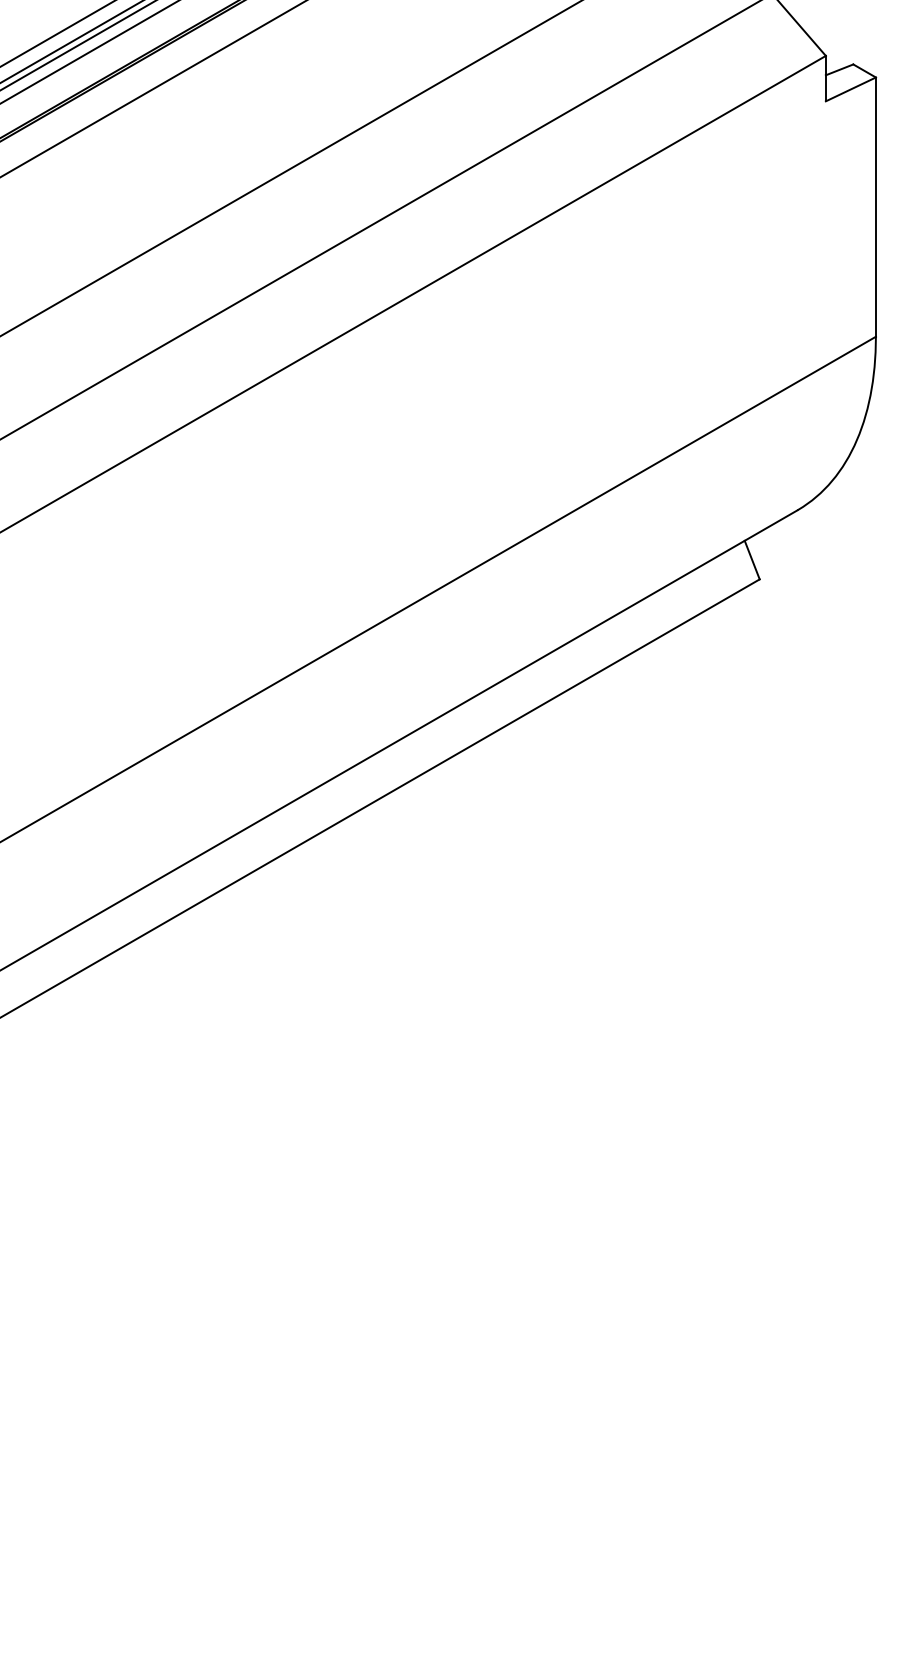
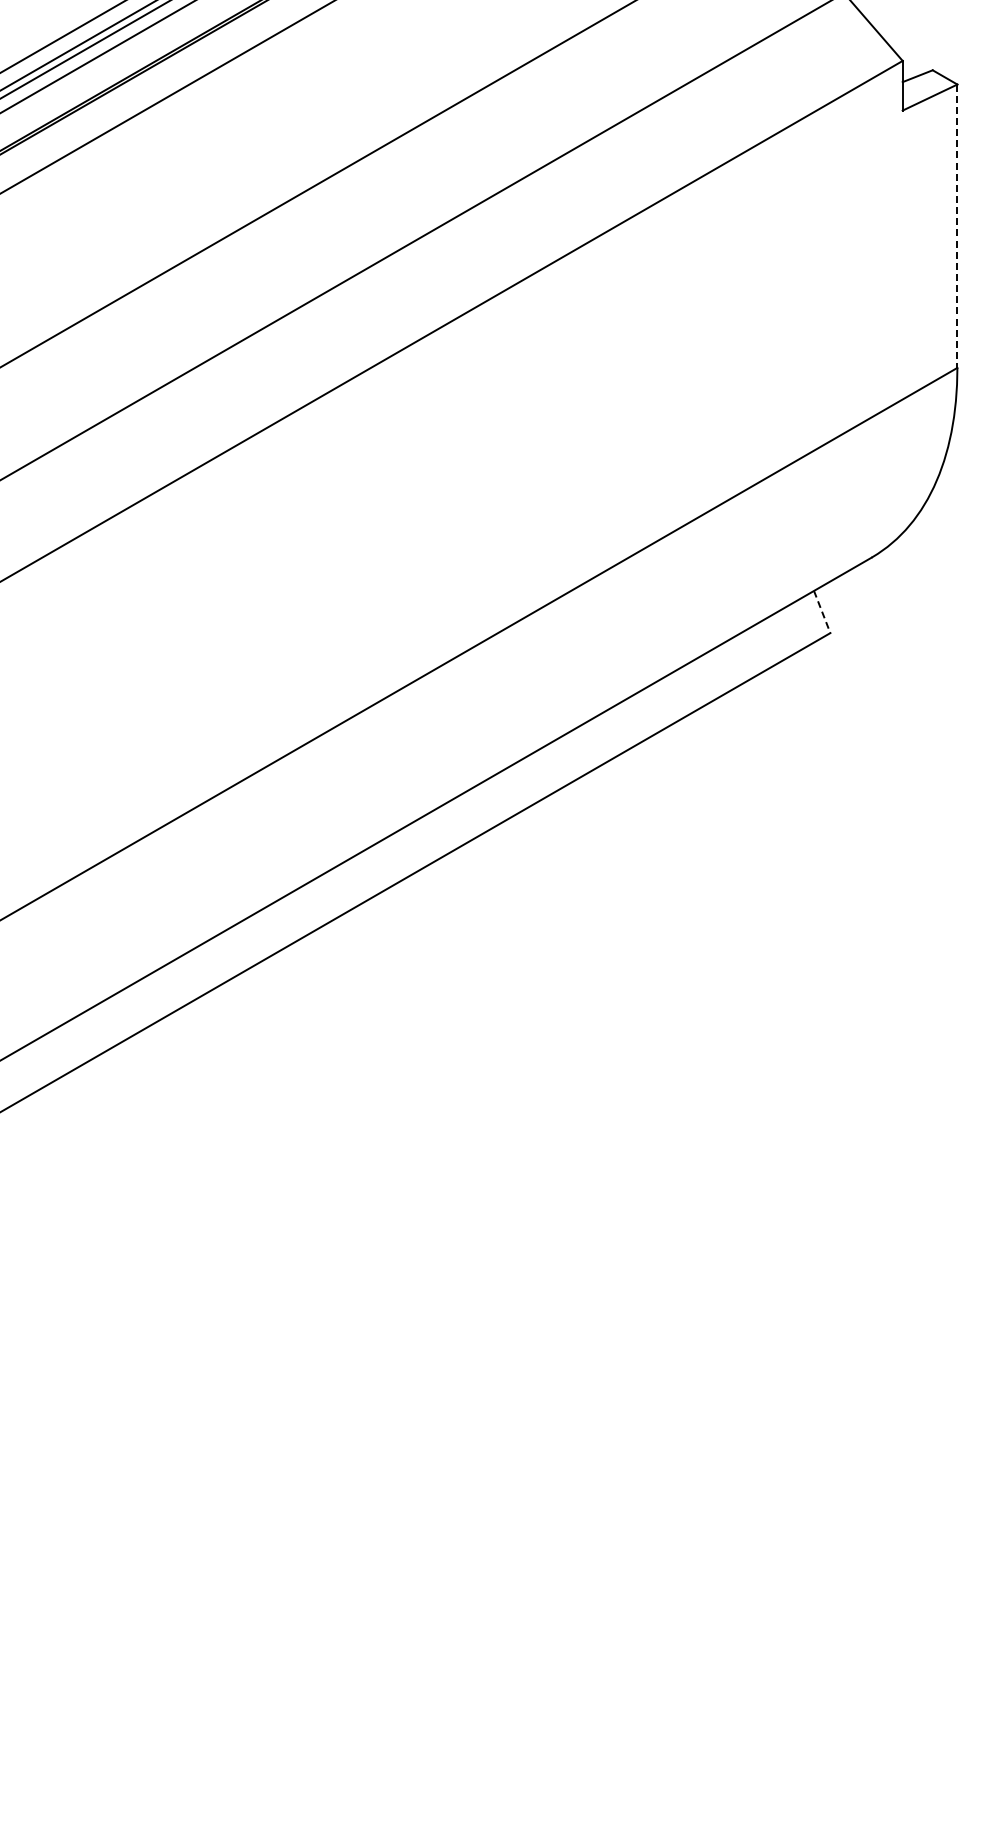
line: (876, 207) -> (957, 226), solid -> dashed
line: (752, 560) -> (822, 612), solid -> dashed

